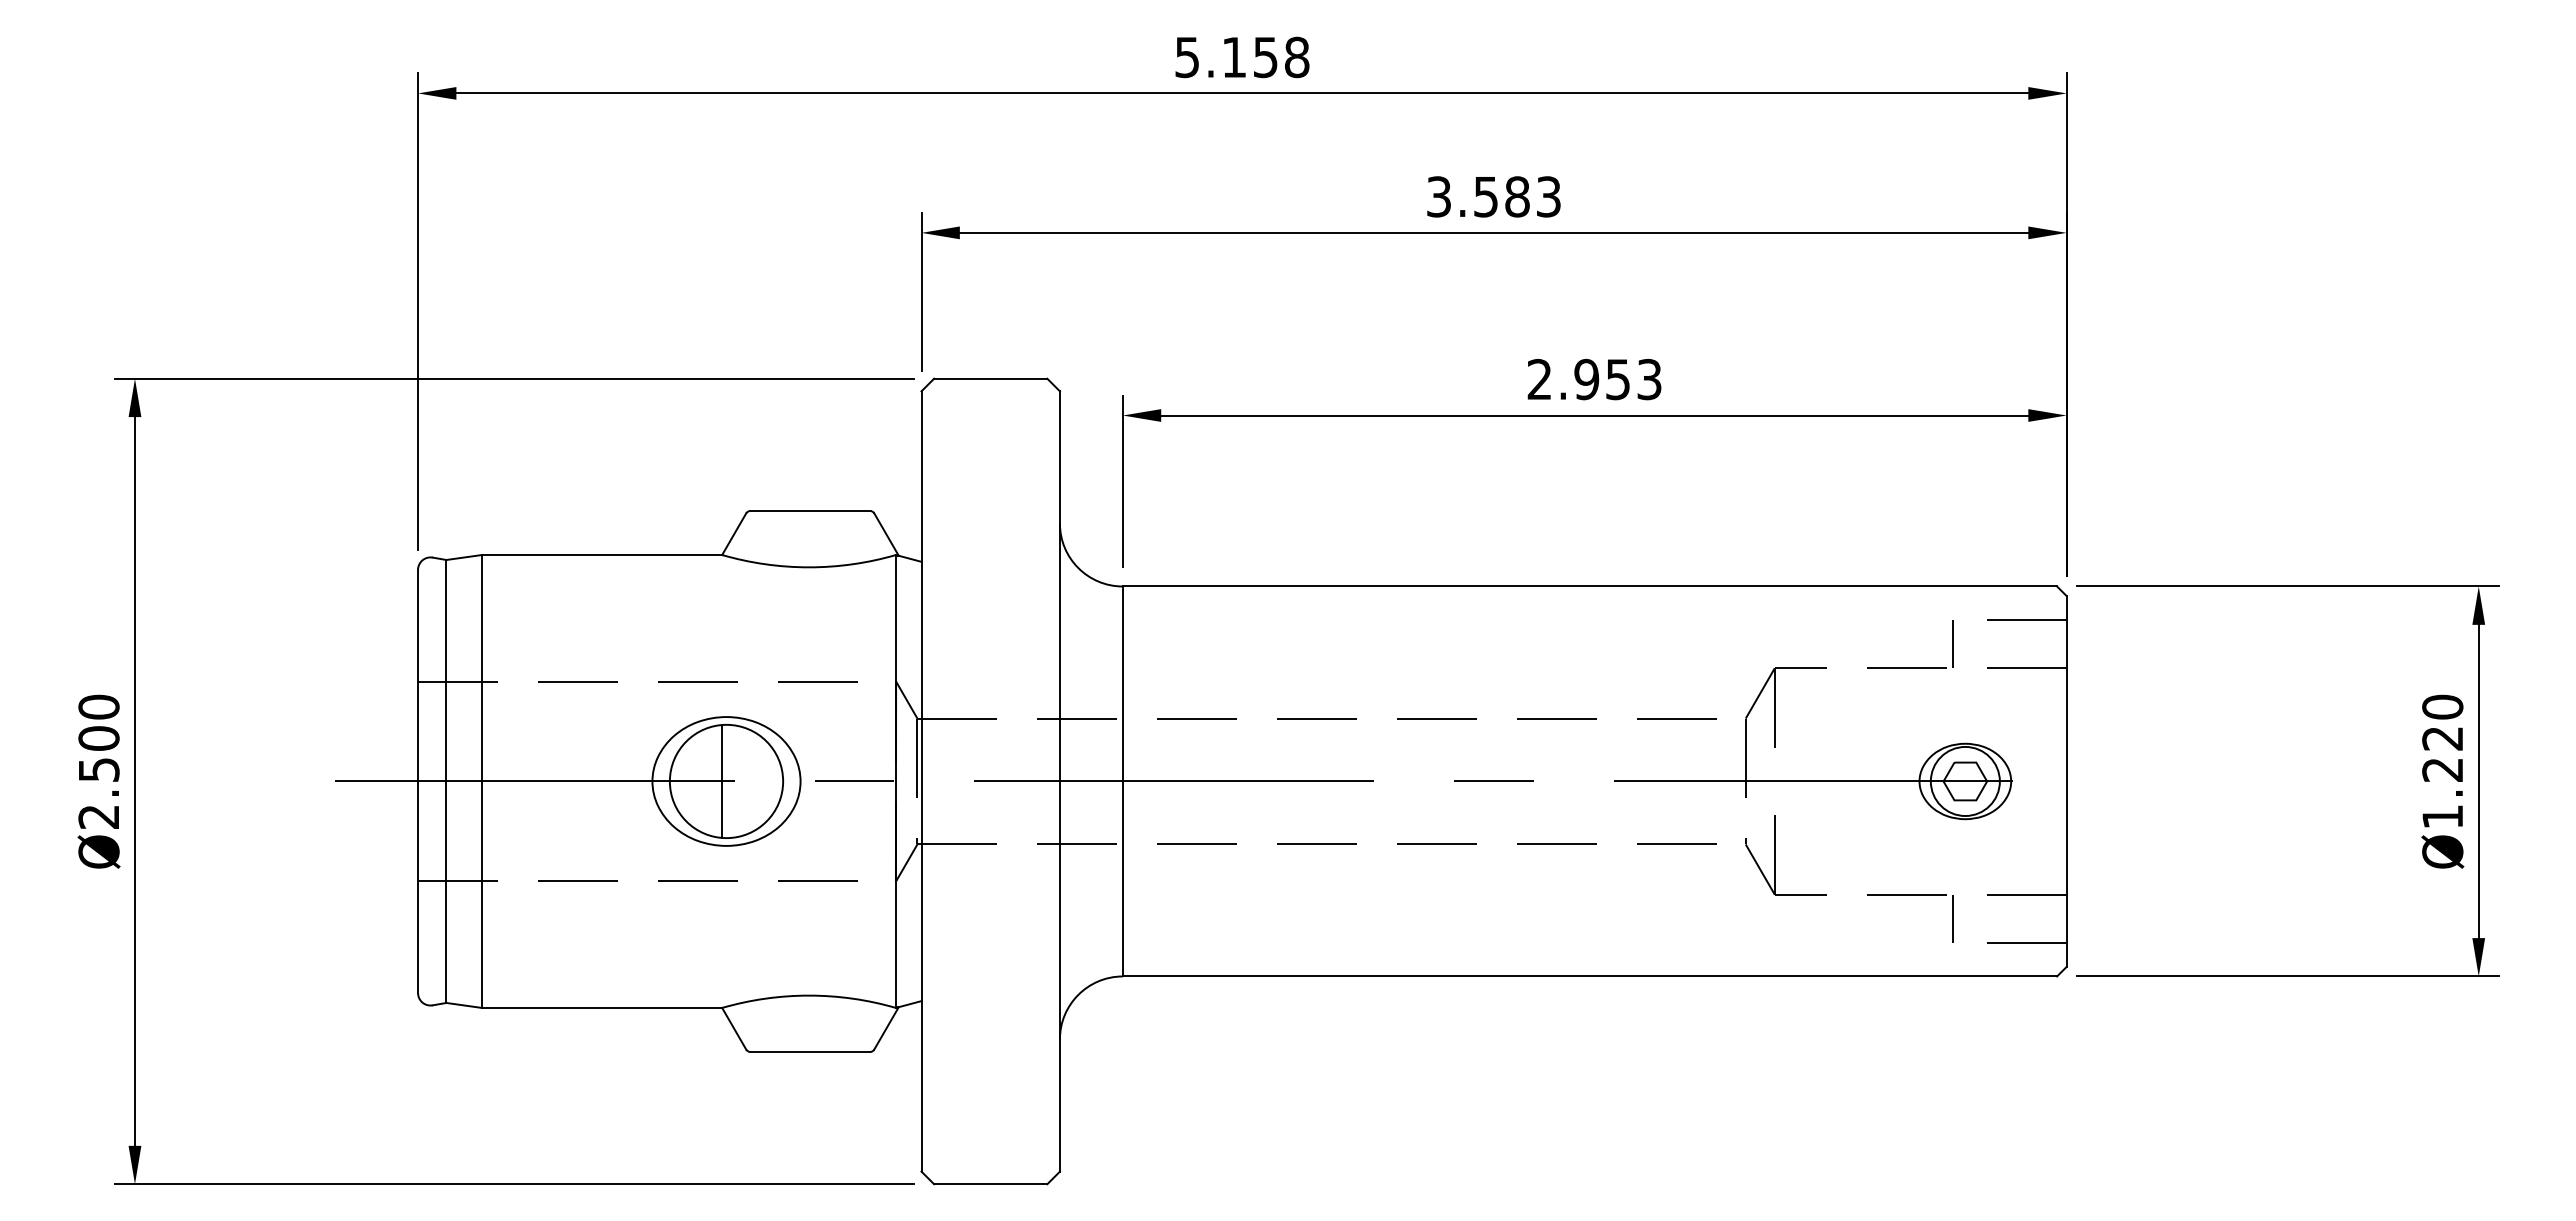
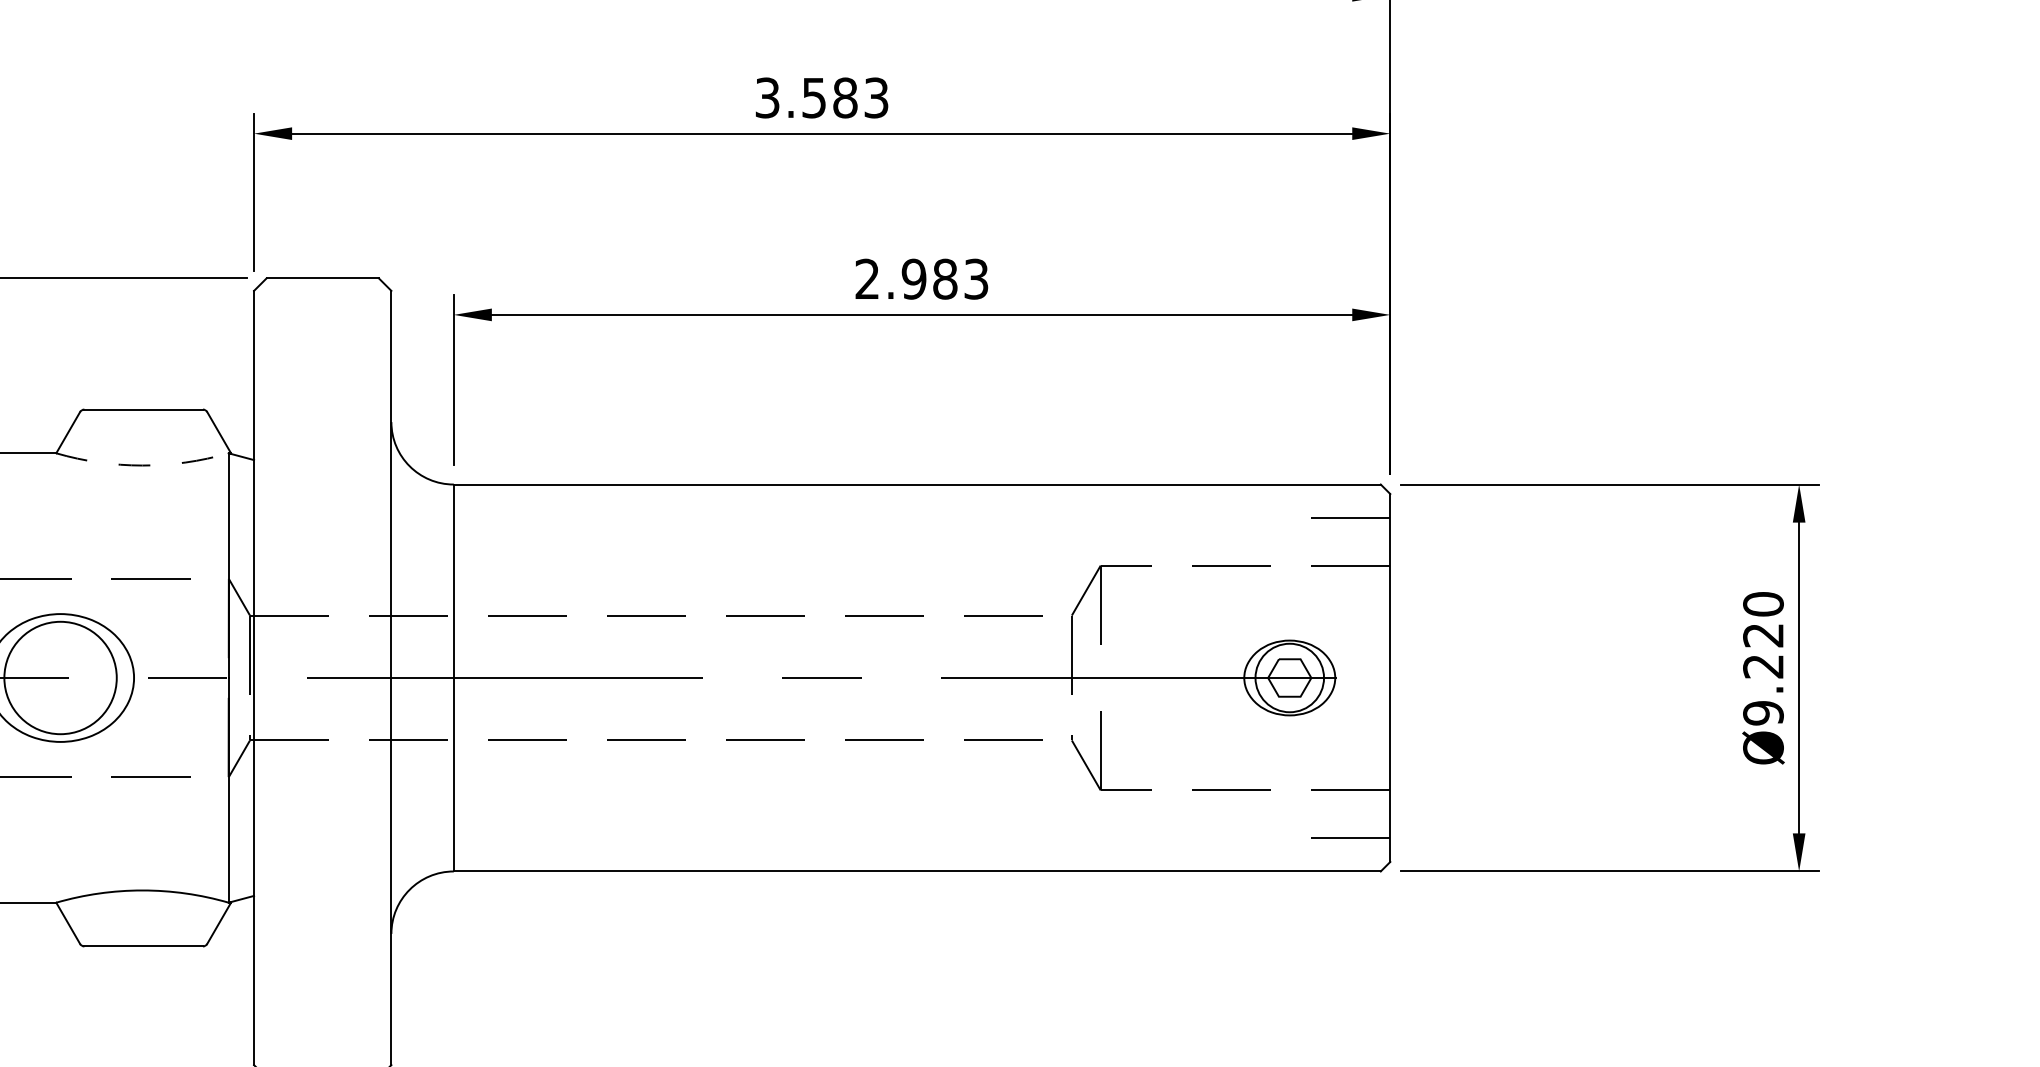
text: (1618, 379) -> (945, 279), 2.953 -> 2.983
arc: (809, 567) -> (142, 465), solid -> dashed
line: (1953, 644) -> (1278, 542), removed
line: (722, 781) -> (56, 678), removed
text: (2442, 816) -> (1763, 712), Ø1.220 -> Ø9.220
line: (1953, 918) -> (1278, 813), removed

